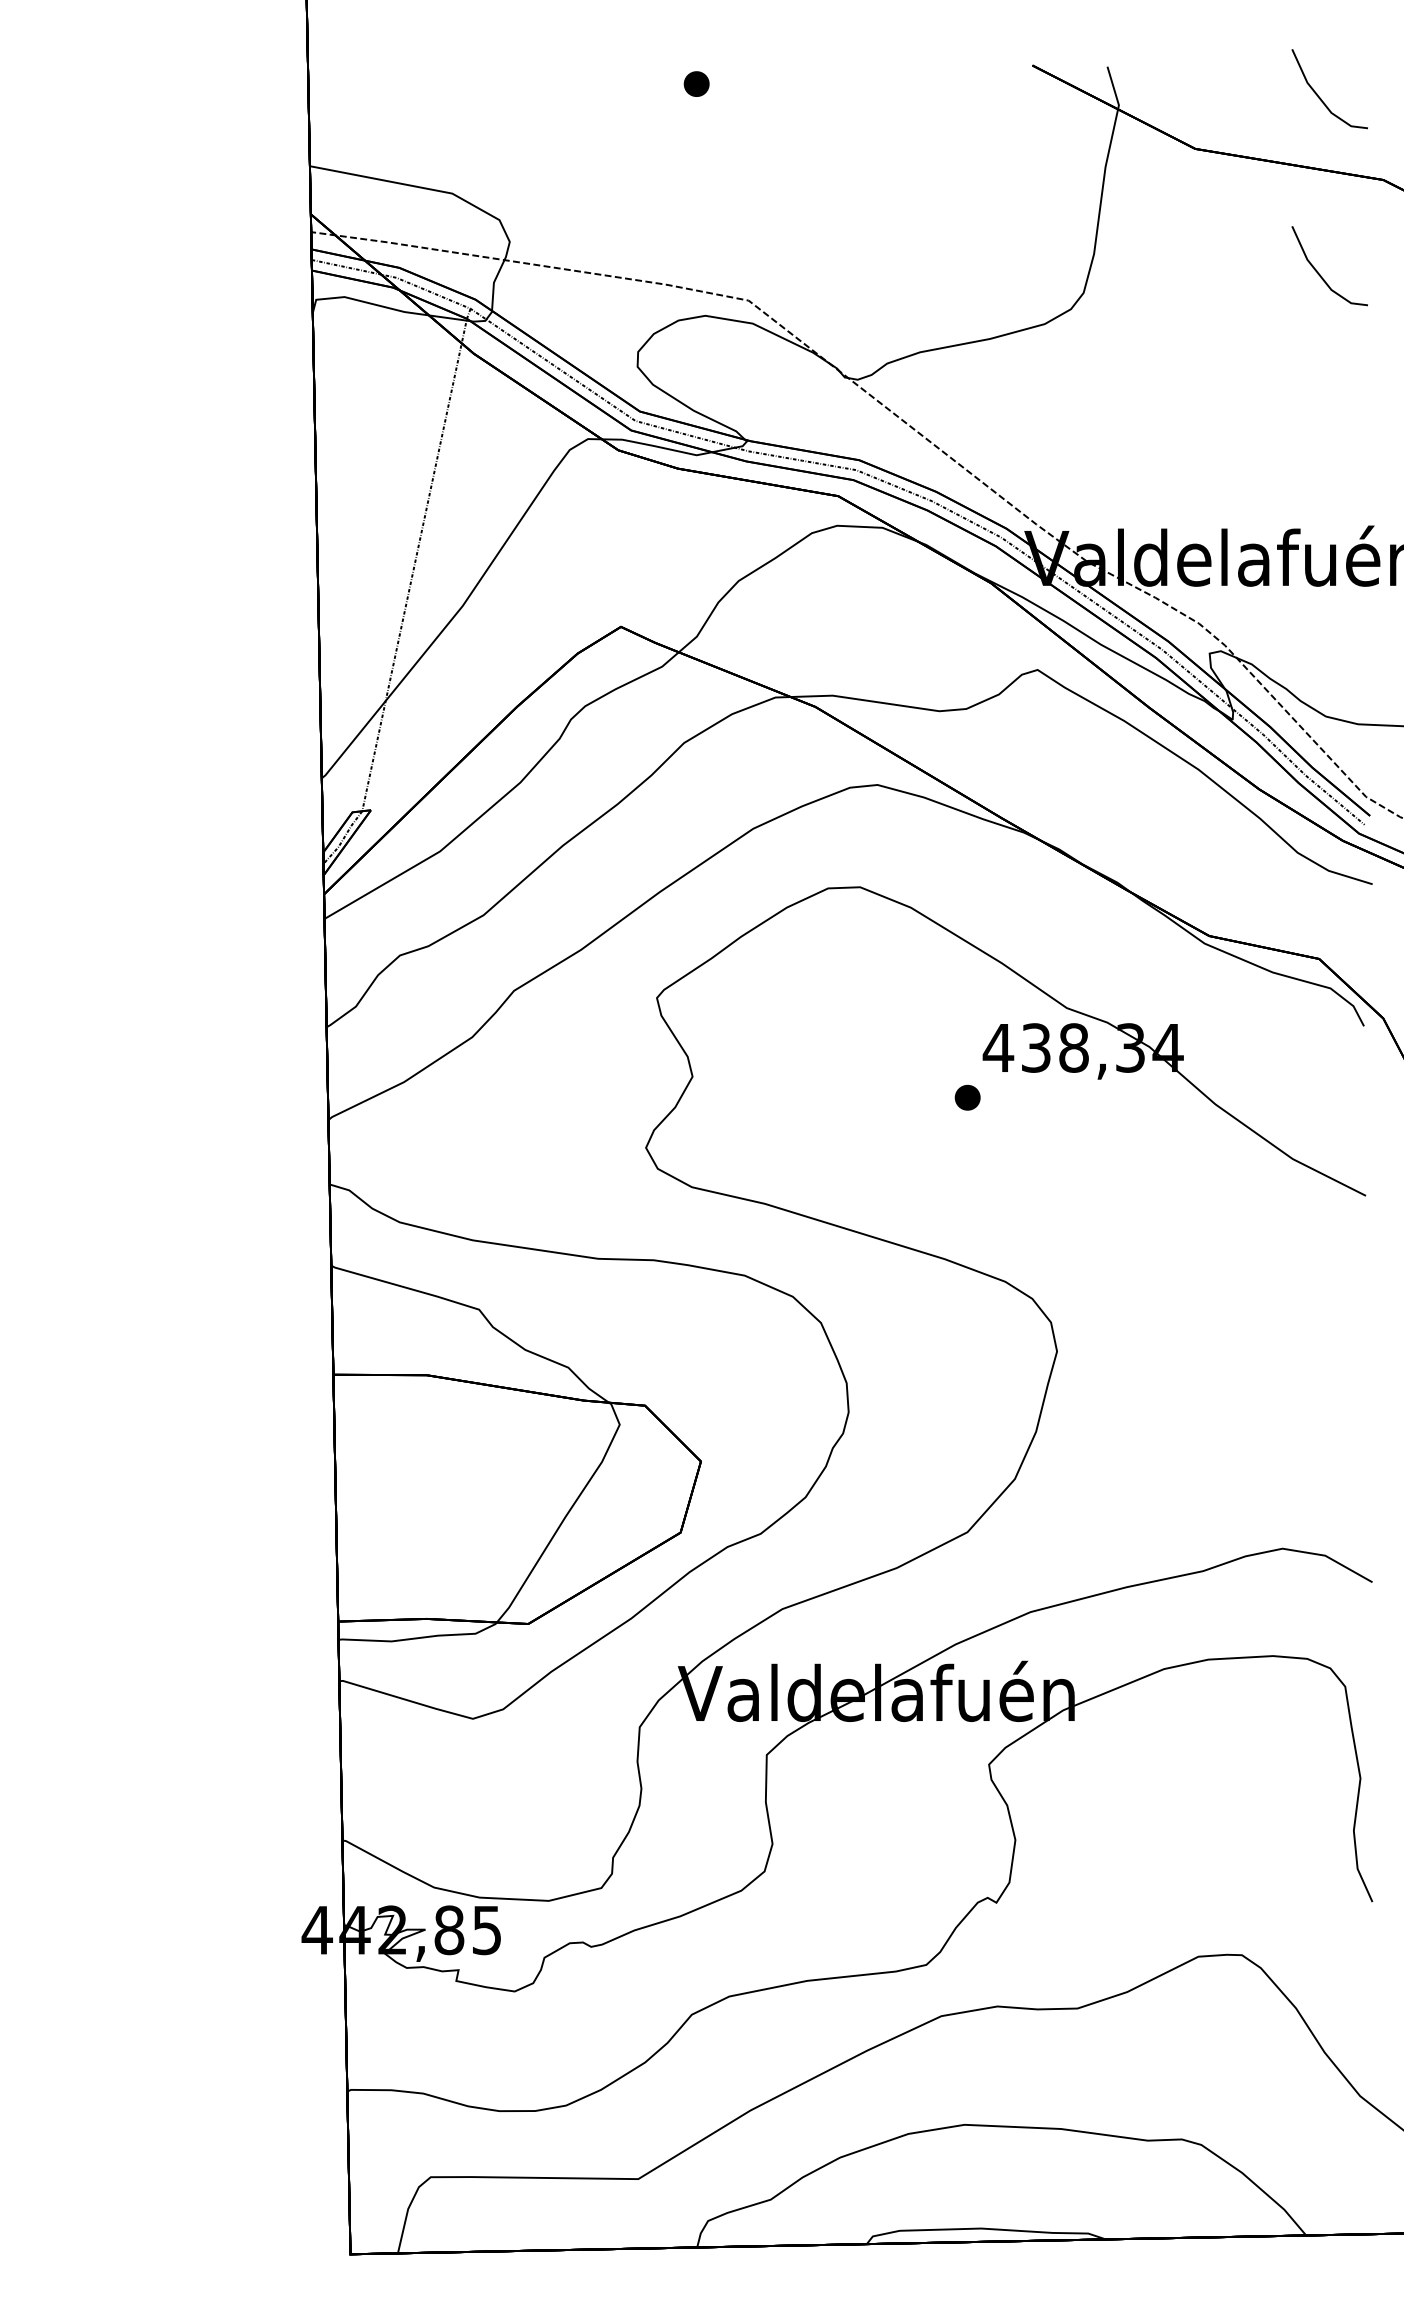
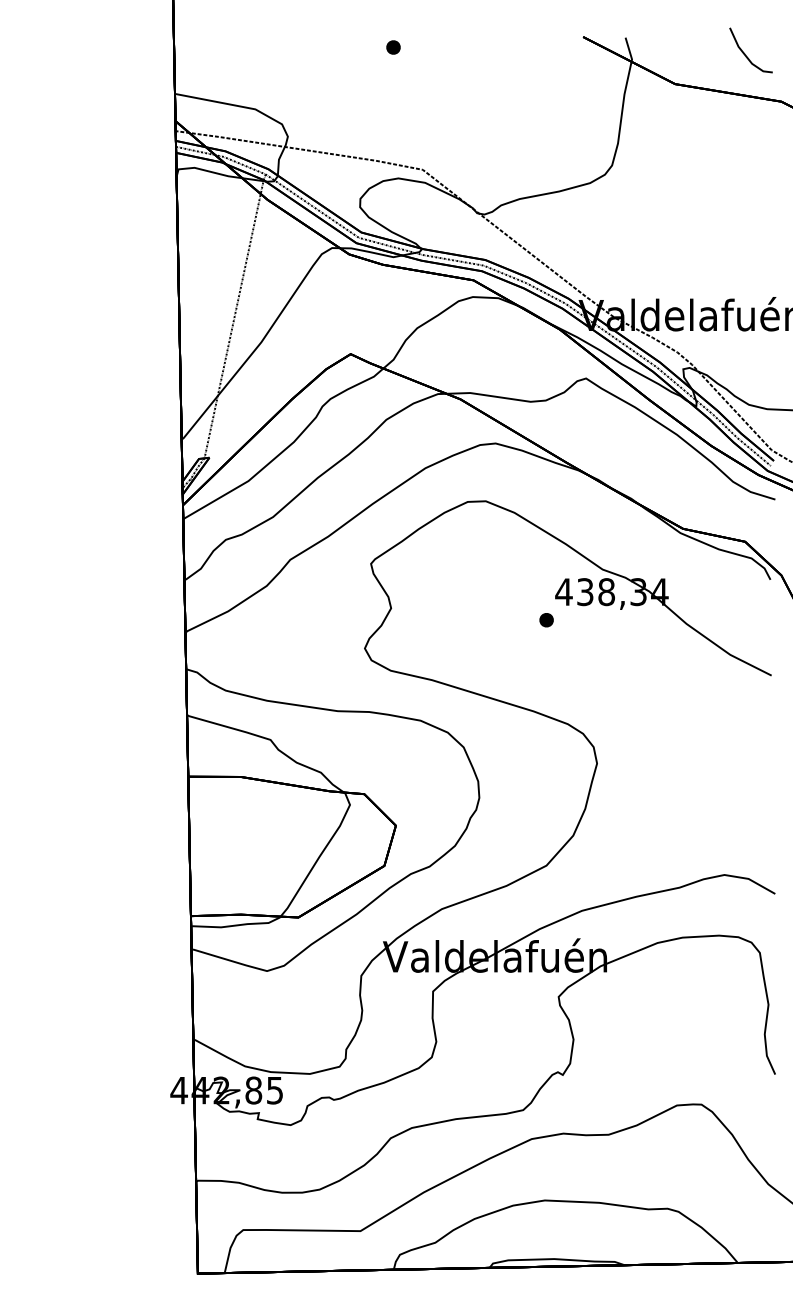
line: (1319, 271) -> (745, 153), removed

